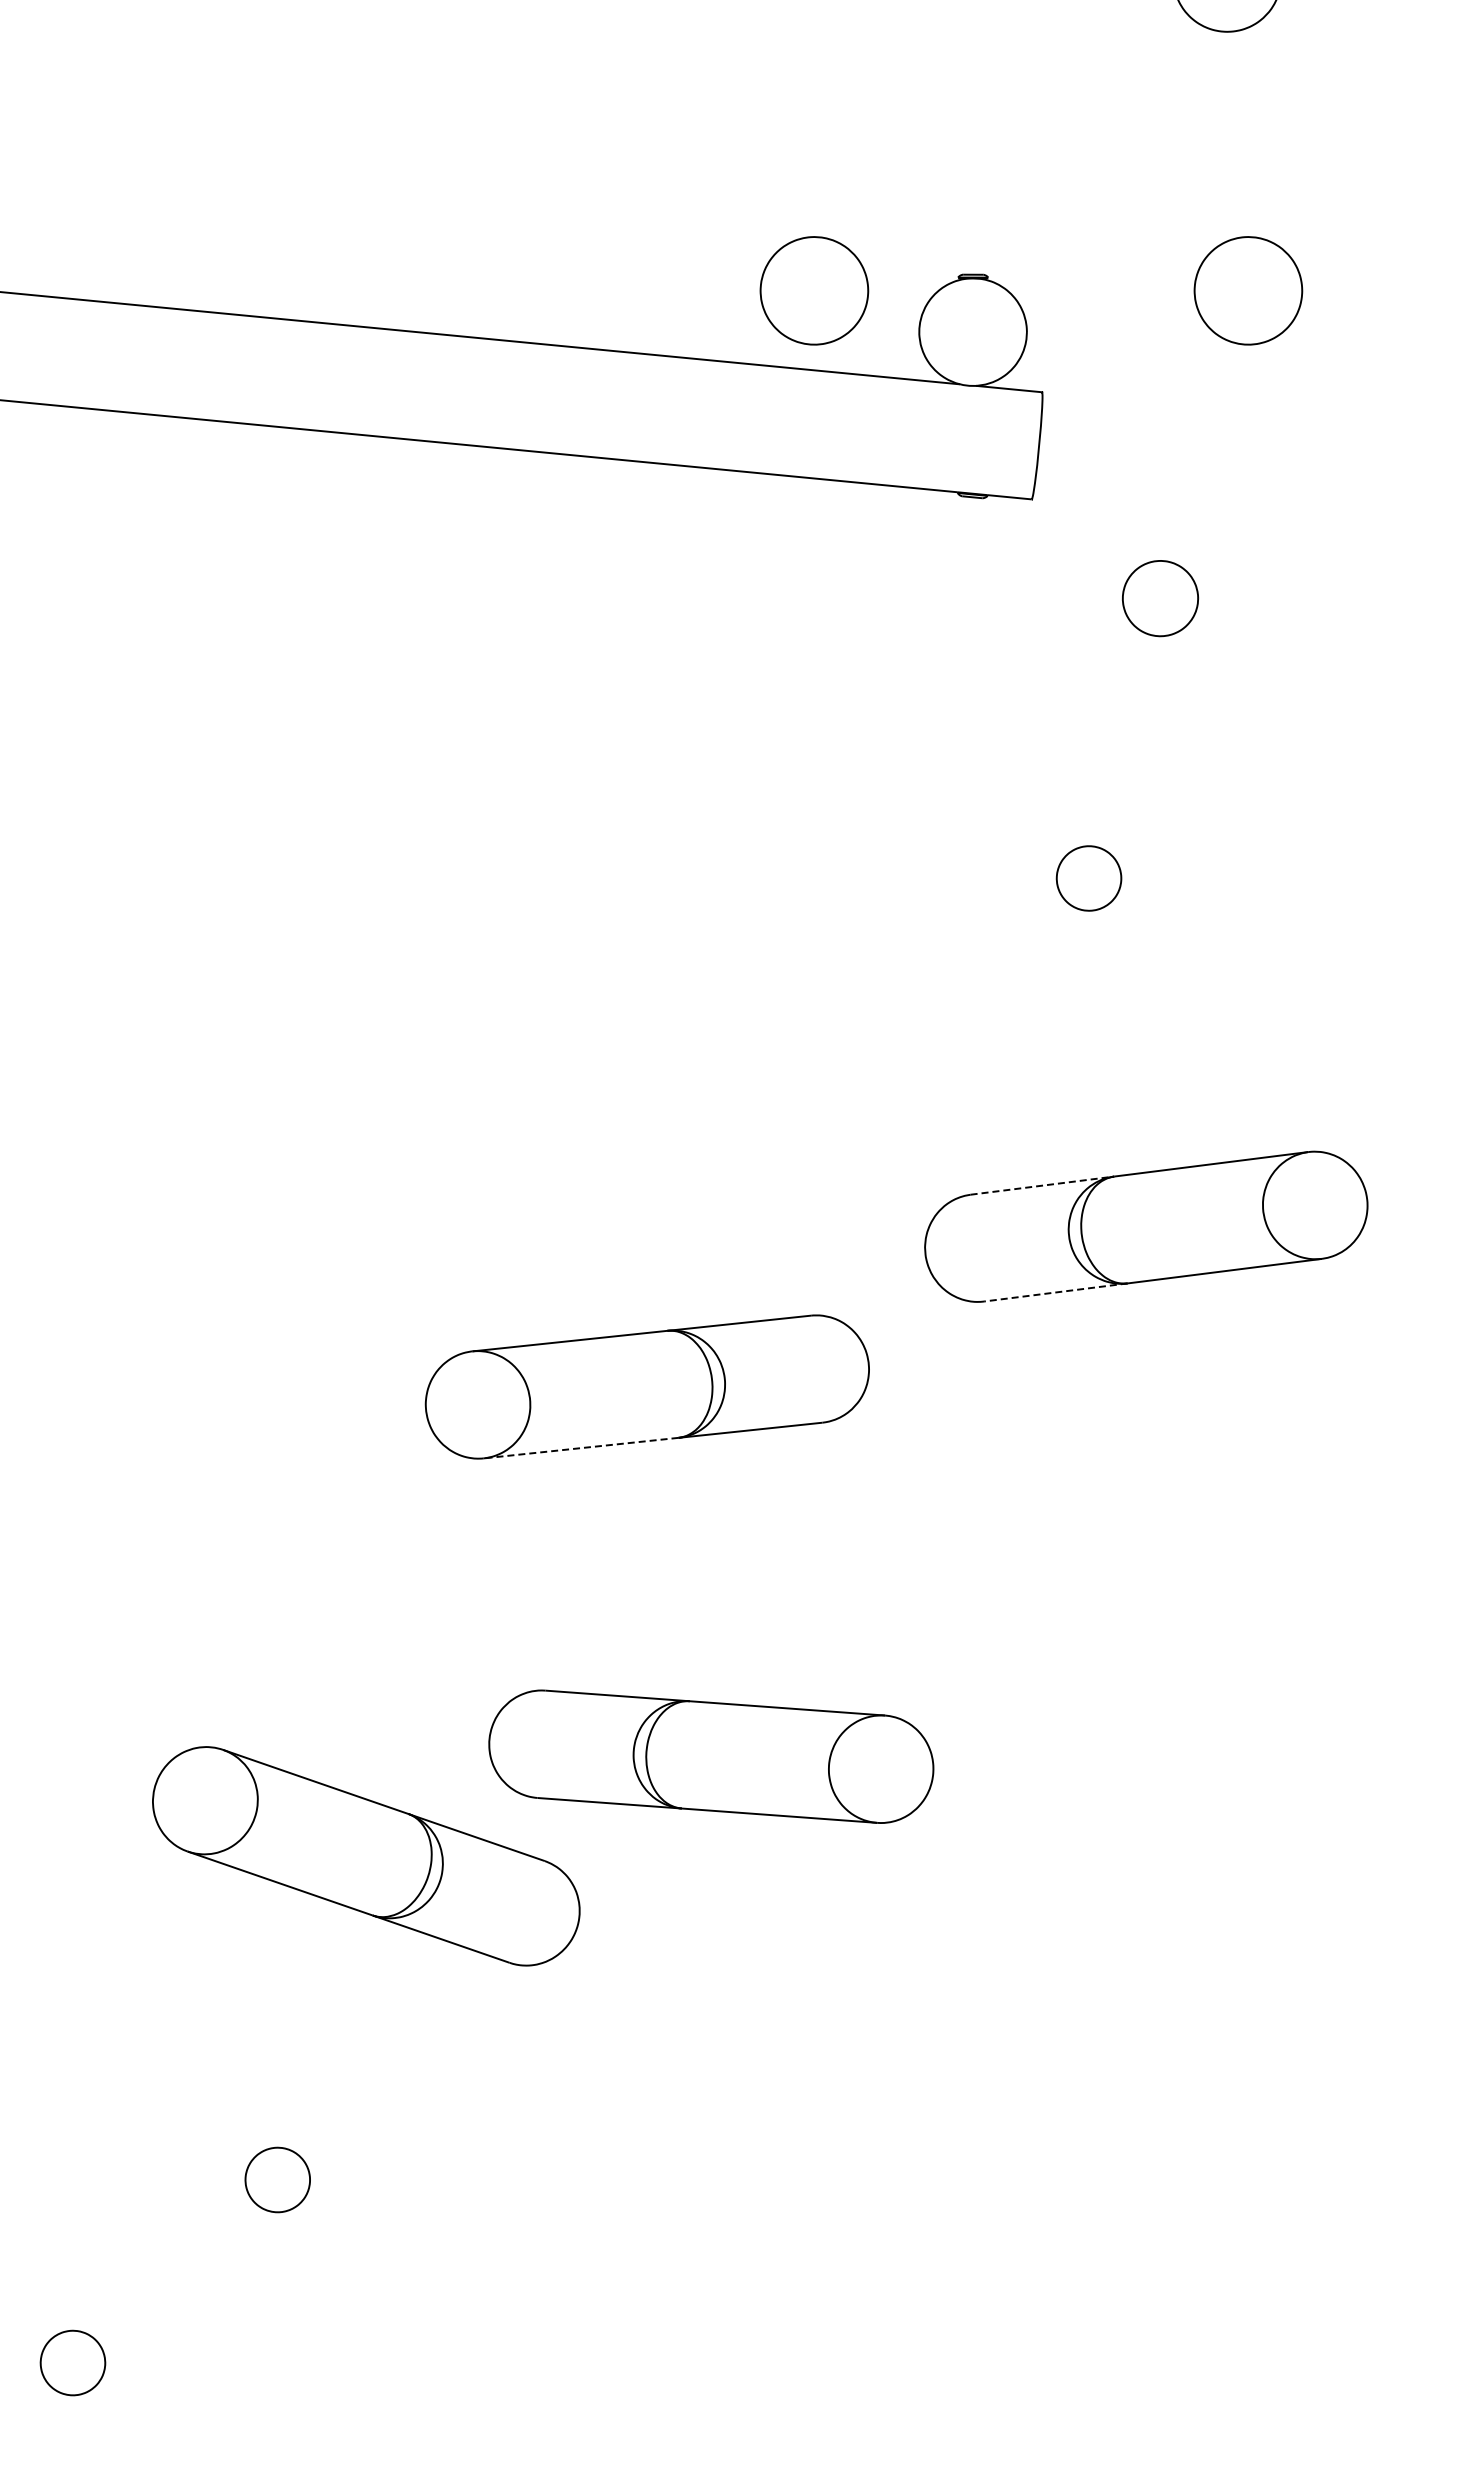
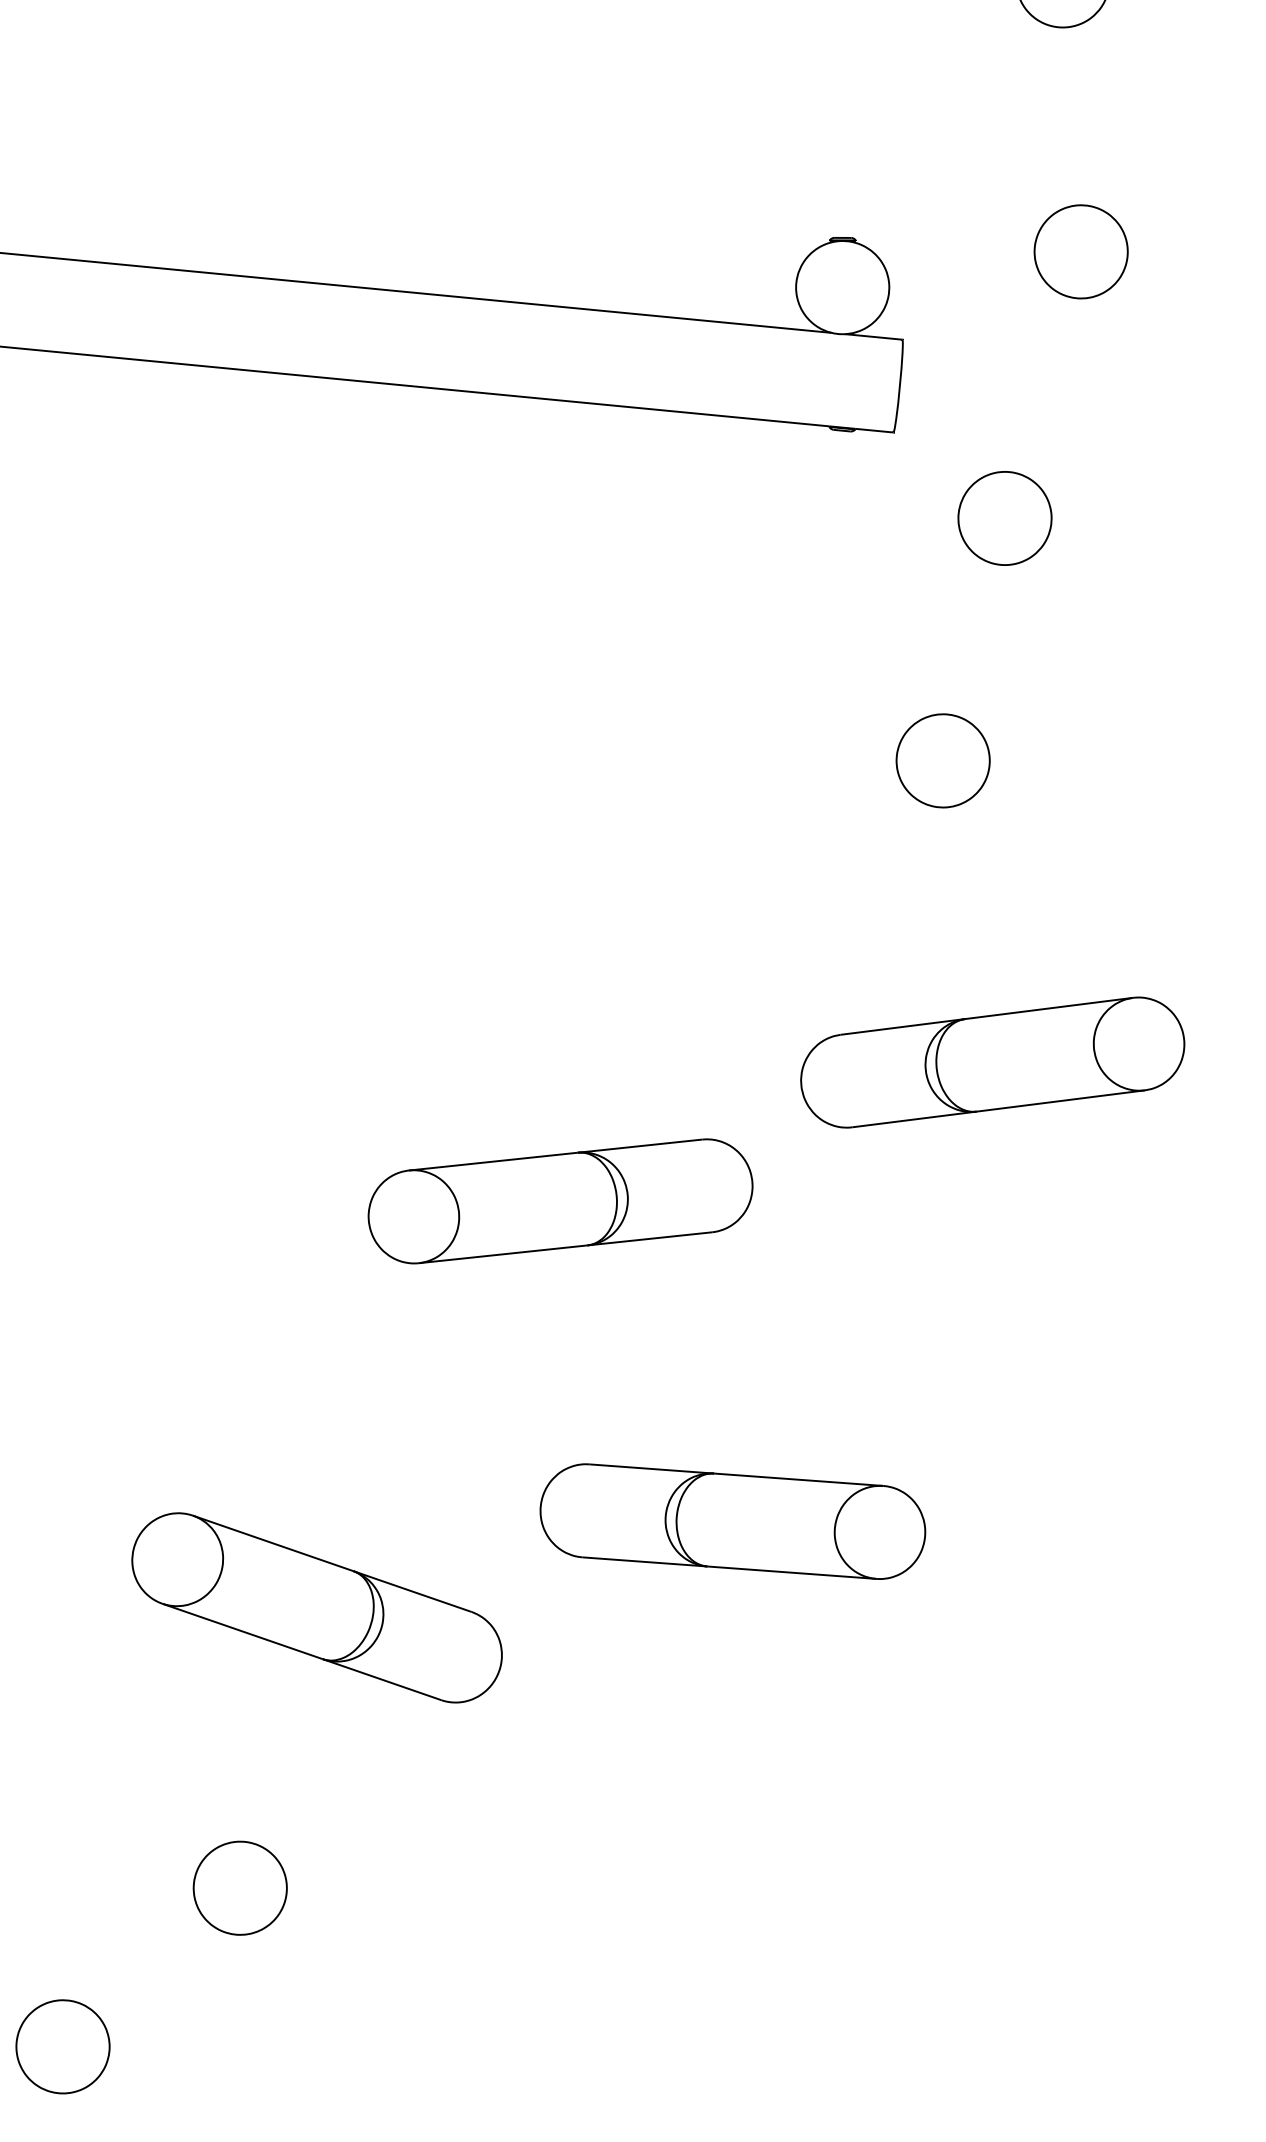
part: (814, 290) -> (705, 251), removed
part: (1160, 598) -> (1005, 518), size x1.43
part: (1088, 878) -> (942, 760), size x1.67
line: (1042, 1185) -> (902, 1026), dashed -> solid
line: (1055, 1292) -> (914, 1119), dashed -> solid
line: (581, 1448) -> (503, 1254), dashed -> solid
part: (711, 1756) -> (733, 1521), moved
part: (277, 2179) -> (240, 1887), size x1.67
part: (72, 2362) -> (62, 2046), size x1.67

